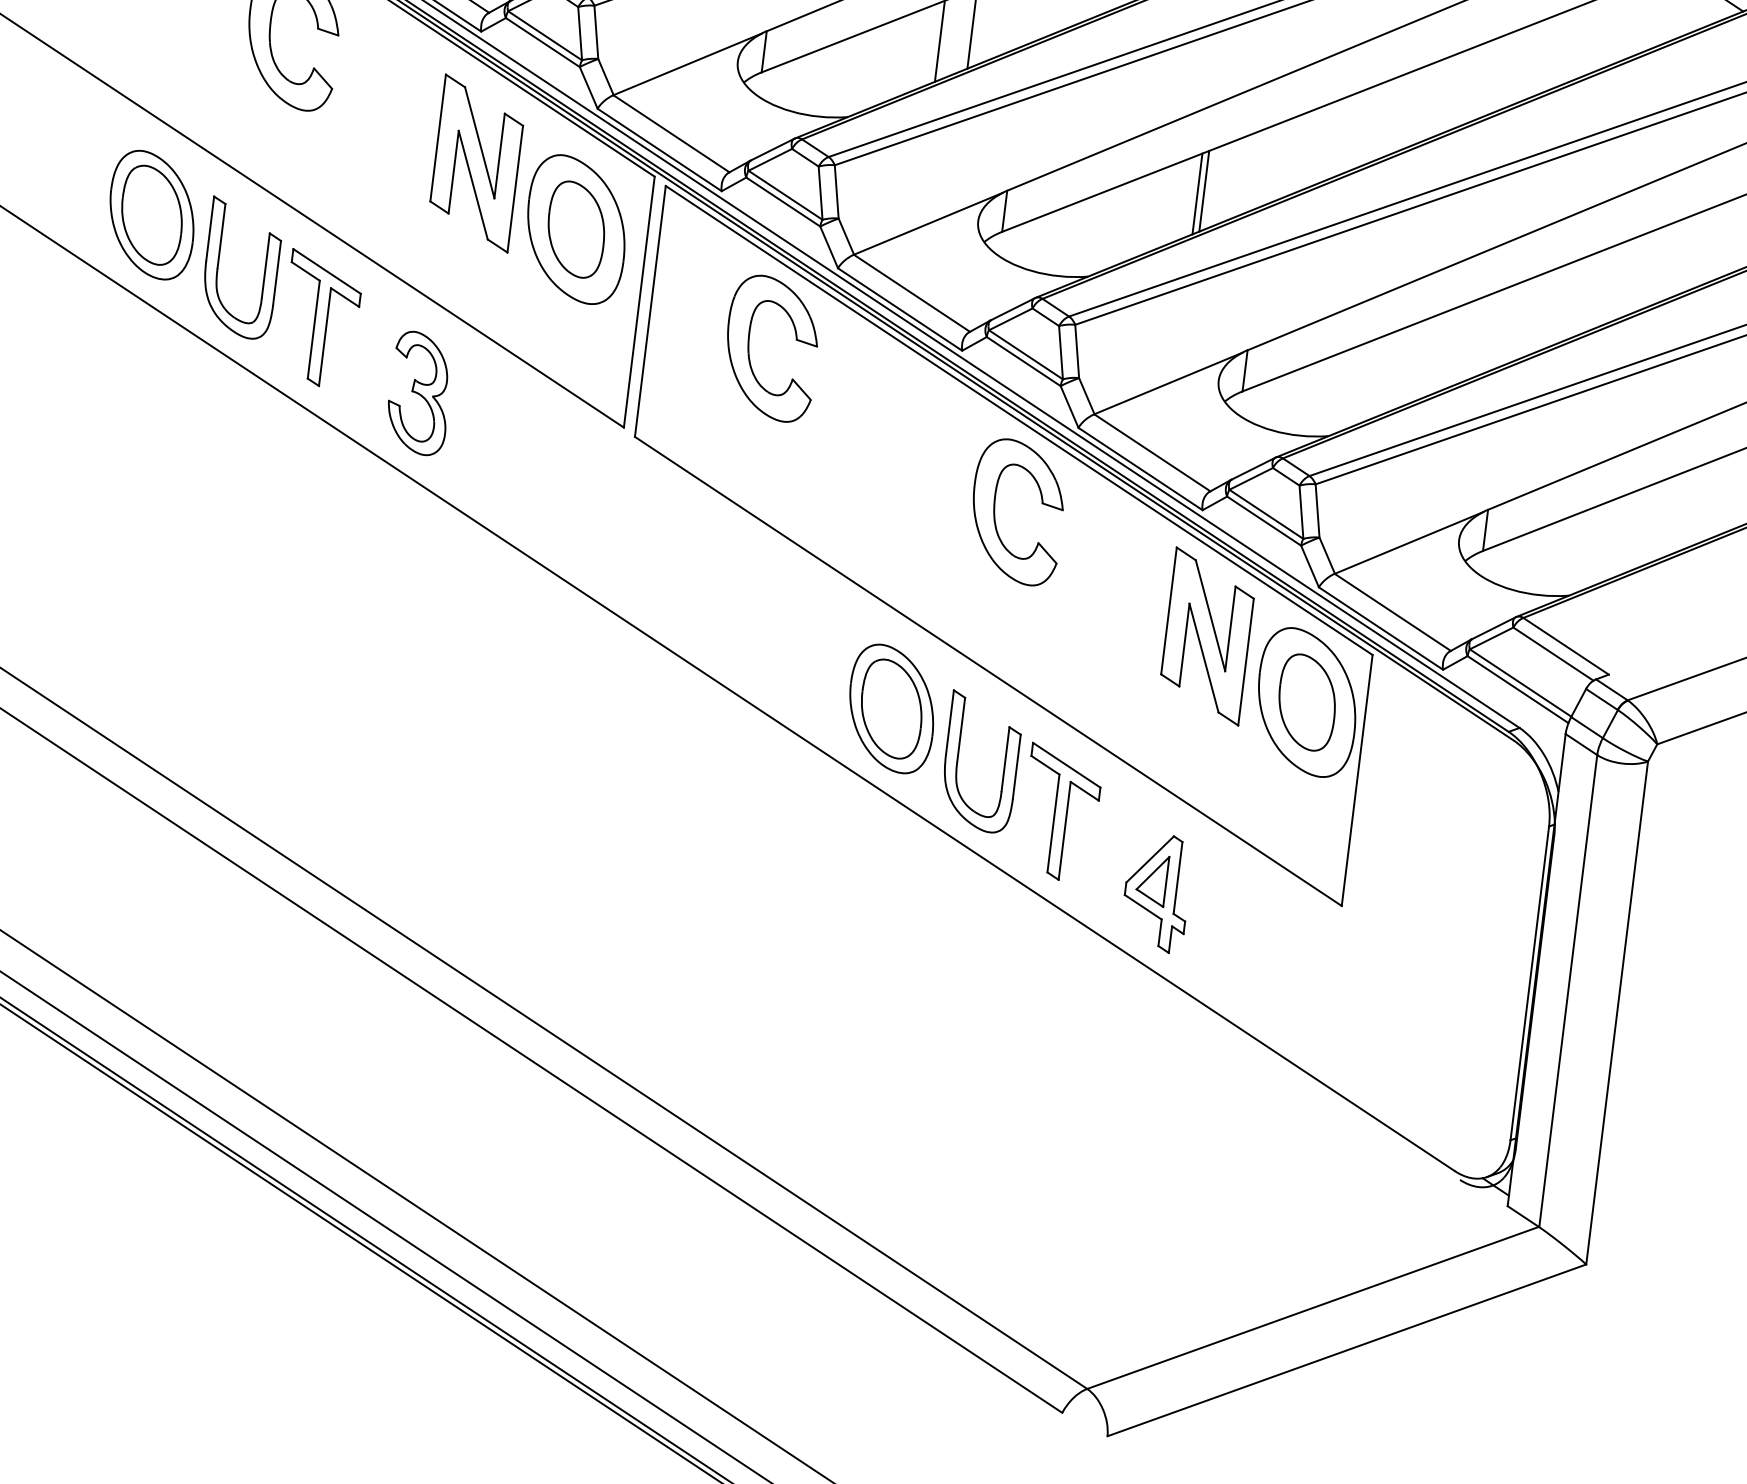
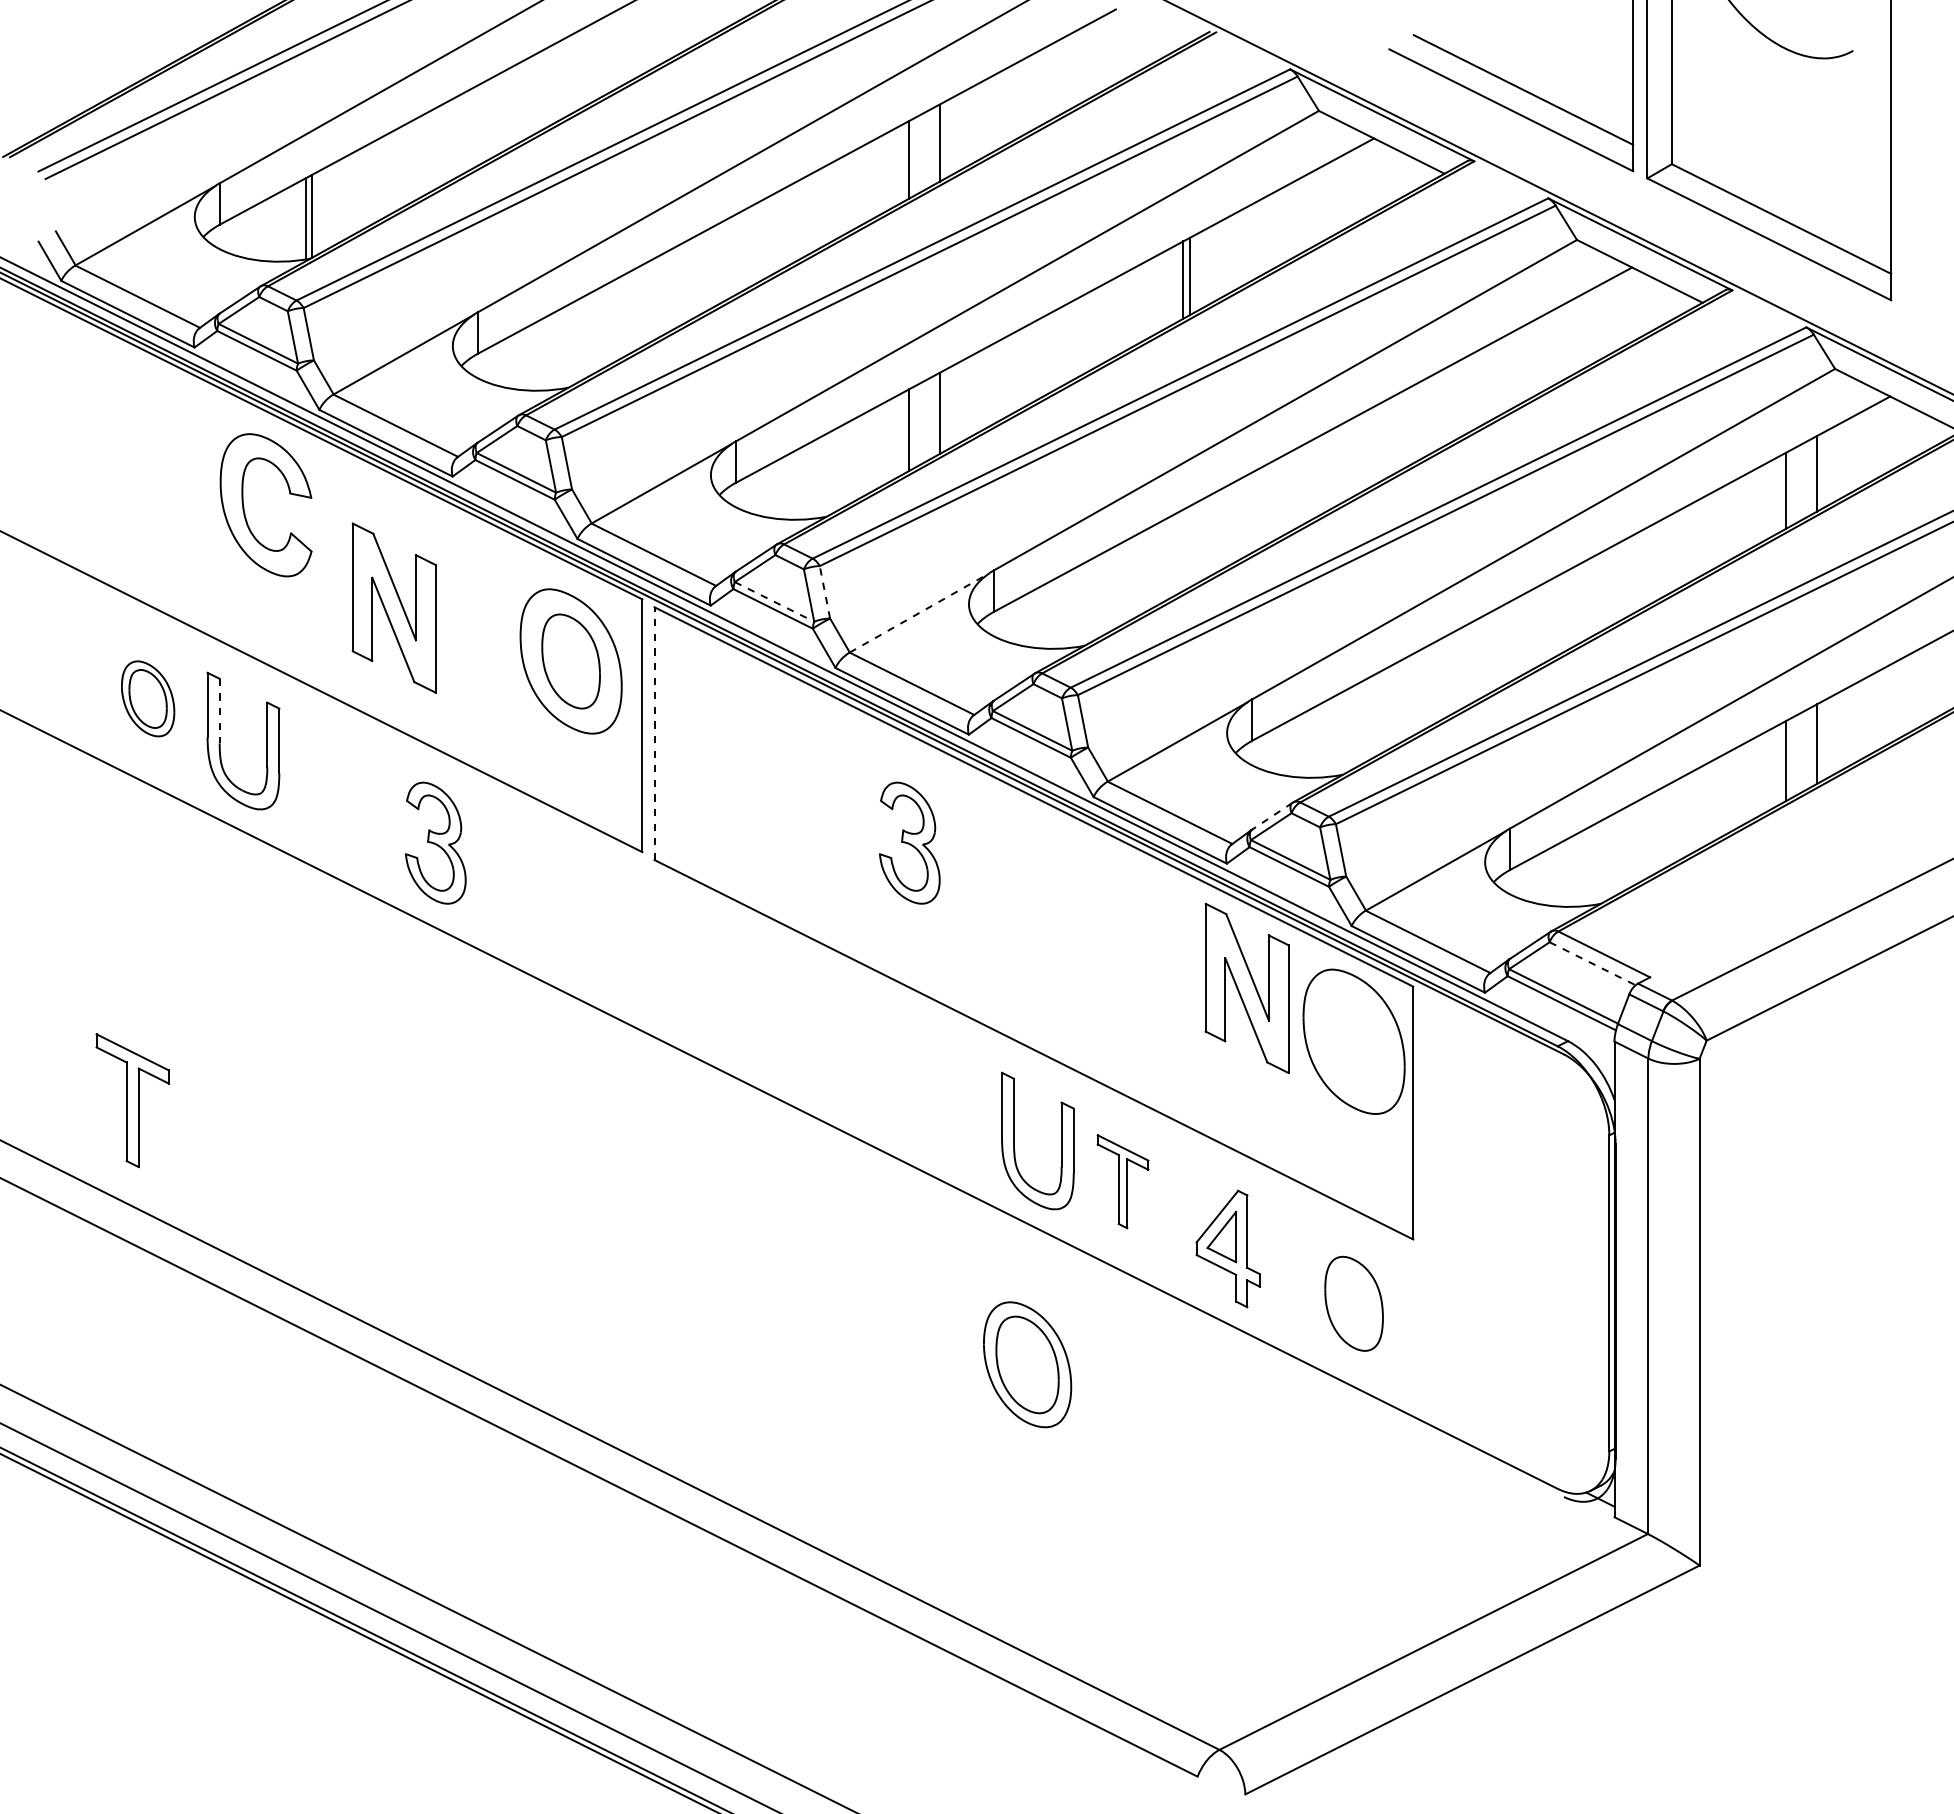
part: (476, 162) -> (393, 607), moved
line: (1204, 190) -> (1189, 546), removed
line: (836, 192) -> (824, 592), solid -> dashed
line: (1197, 194) -> (1183, 550), removed
line: (785, 195) -> (774, 602), solid -> dashed
part: (151, 214) -> (147, 698), size x0.6
line: (929, 223) -> (920, 612), solid -> dashed
line: (221, 236) -> (219, 711), solid -> dashed
line: (650, 311) -> (654, 733), solid -> dashed
part: (320, 319) -> (132, 1100), moved
part: (749, 347) -> (757, 757), removed
part: (890, 450) -> (909, 842), added
line: (1252, 468) -> (1271, 816), solid -> dashed
part: (995, 511) -> (1021, 890), removed
line: (1554, 653) -> (1593, 963), solid -> dashed
part: (1306, 702) -> (1353, 1303), moved
part: (891, 708) -> (1027, 1364), moved
part: (1060, 812) -> (1122, 1181), size x0.7

